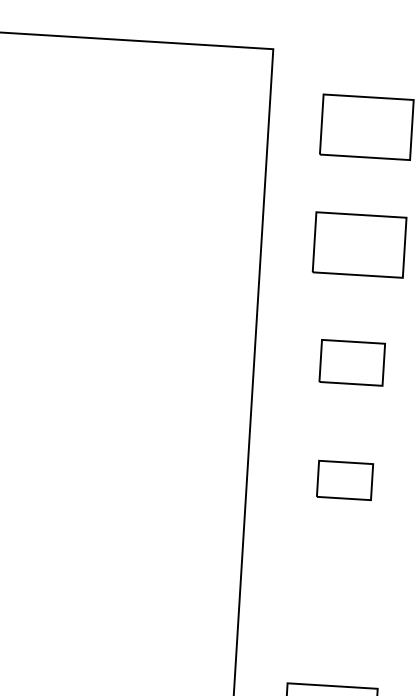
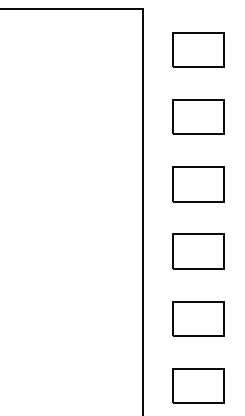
part: (351, 363) -> (198, 184), size x1.43
part: (344, 480) -> (198, 251), size x1.67
part: (337, 597) -> (198, 318), added

